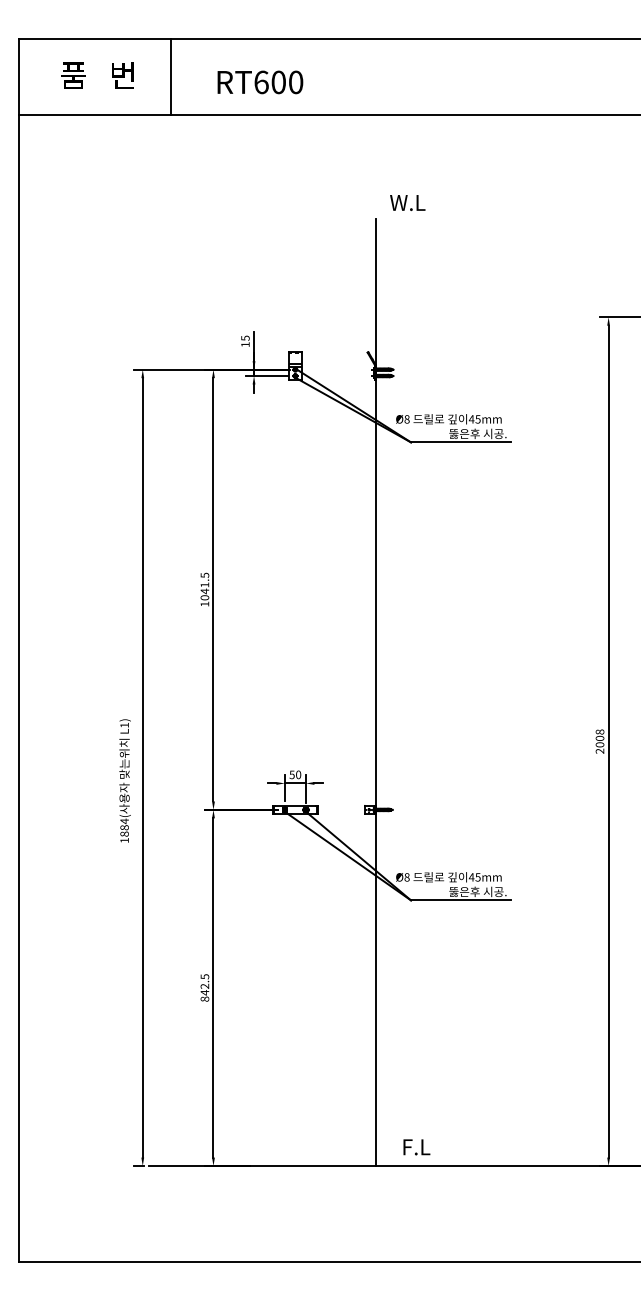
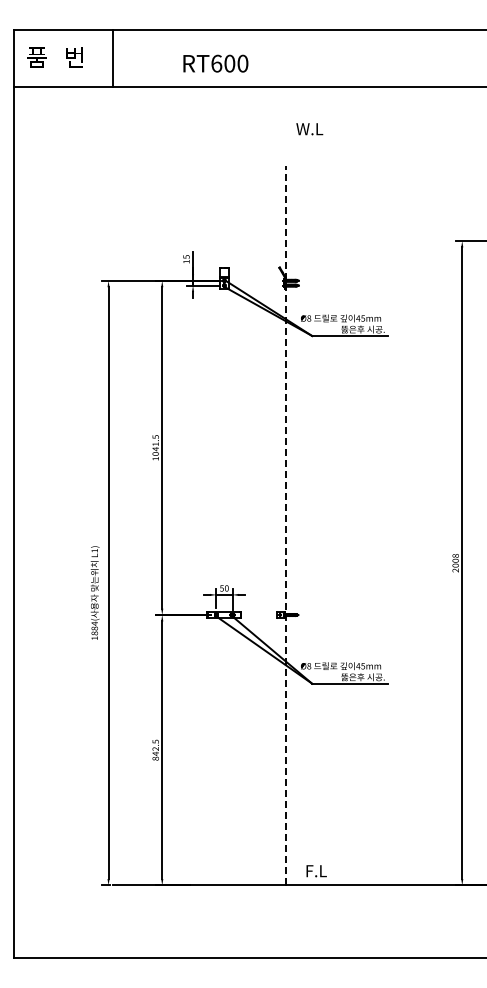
text: (96, 75) -> (54, 57), moved
line: (170, 76) -> (112, 58), moved
text: (259, 82) -> (215, 63), moved
text: (407, 203) -> (309, 129), moved
line: (375, 691) -> (285, 525), solid -> dashed

